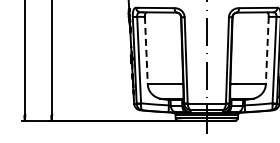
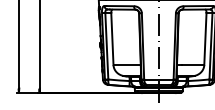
line: (146, 50) -> (112, 38), dashed -> solid
line: (267, 50) -> (205, 38), dashed -> solid

